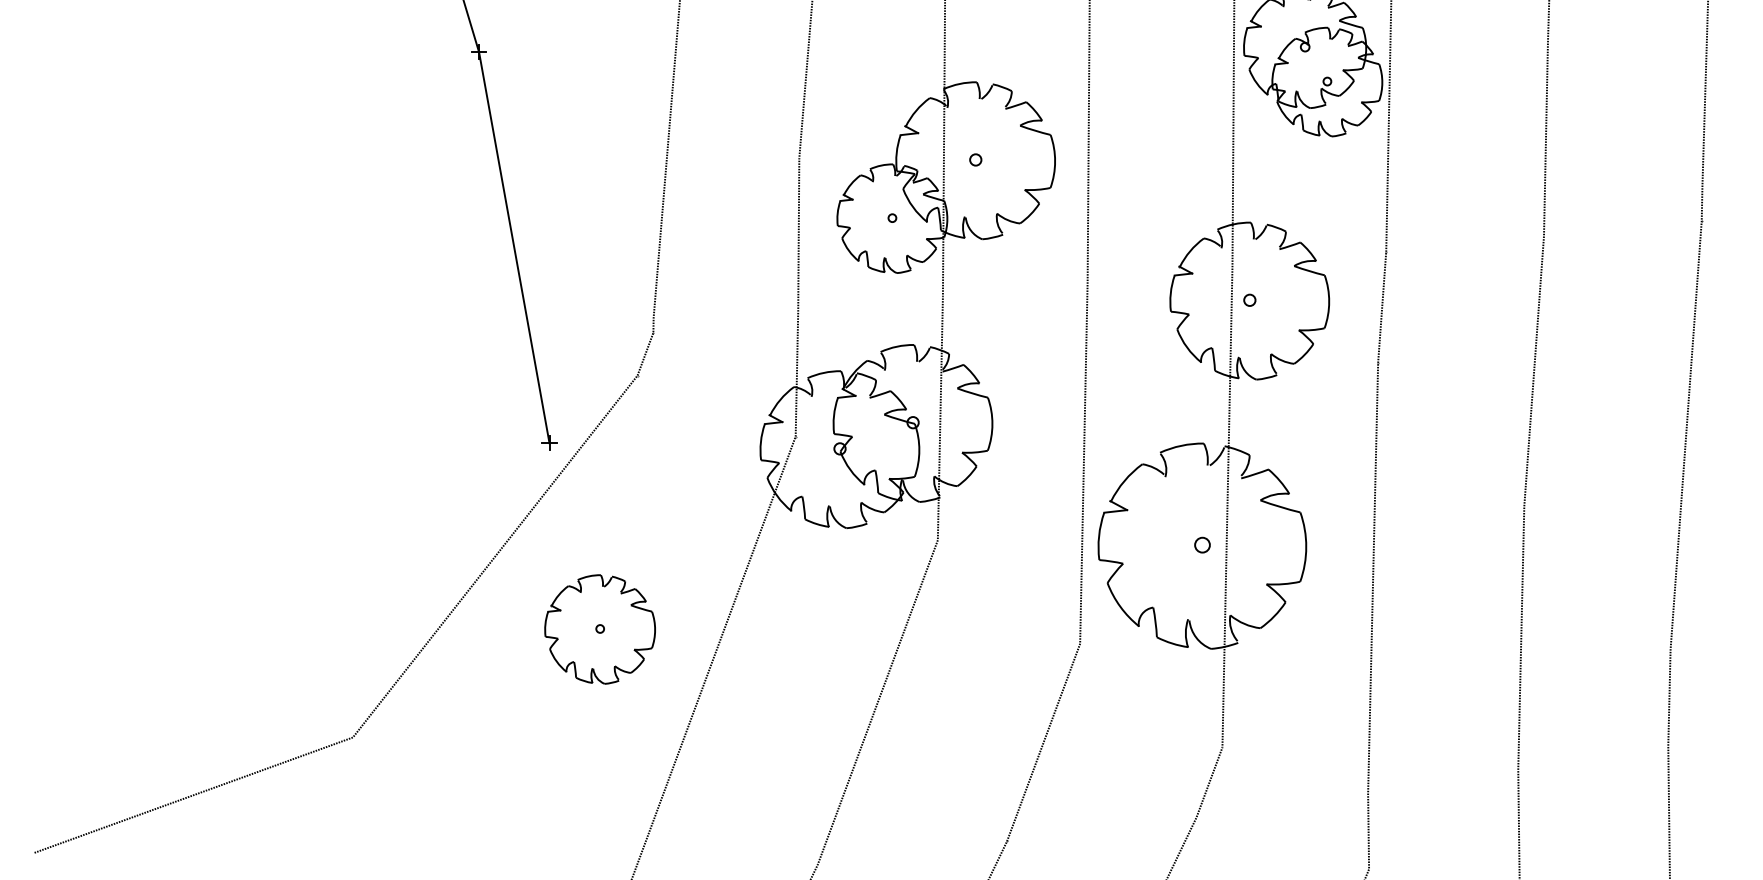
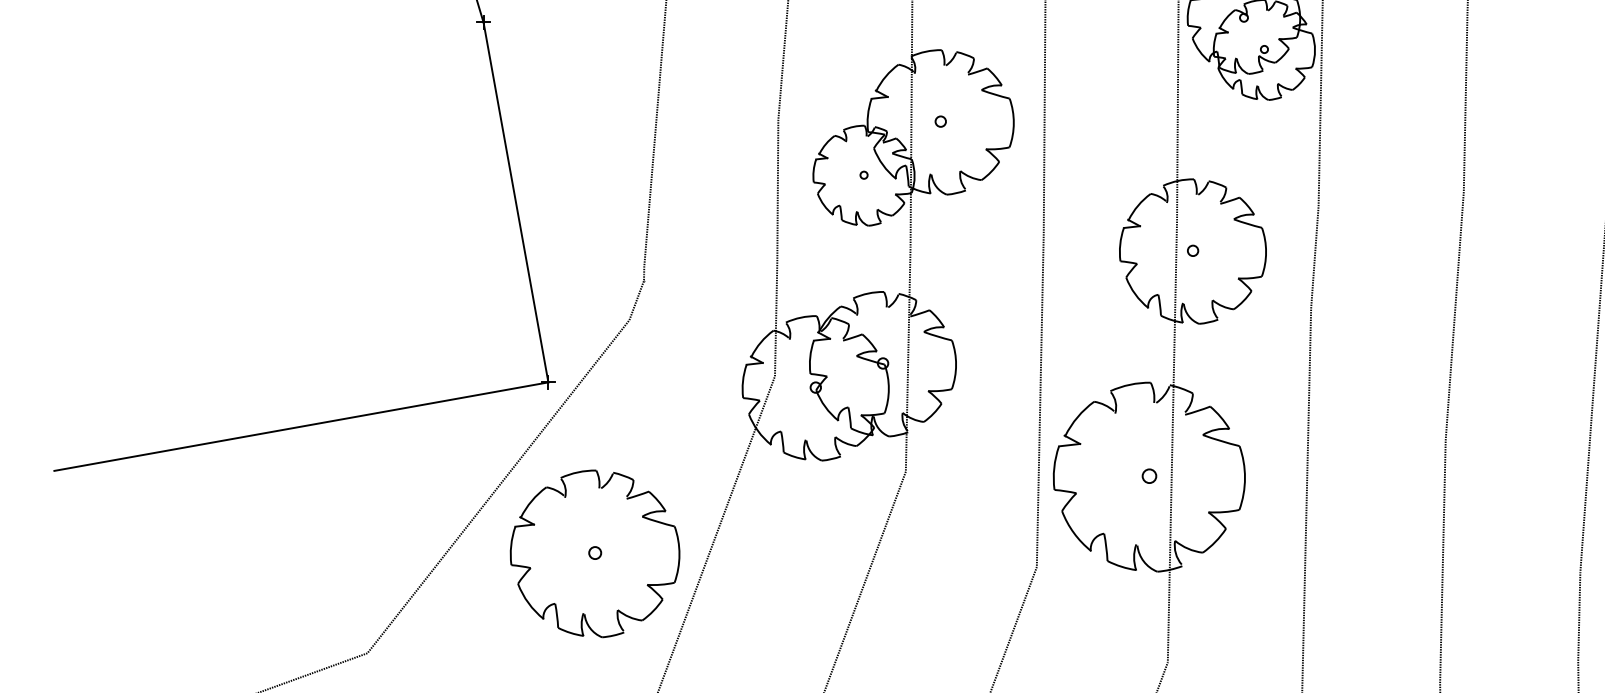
line: (280, 491) -> (300, 426), added
part: (599, 629) -> (594, 553), size x1.67

